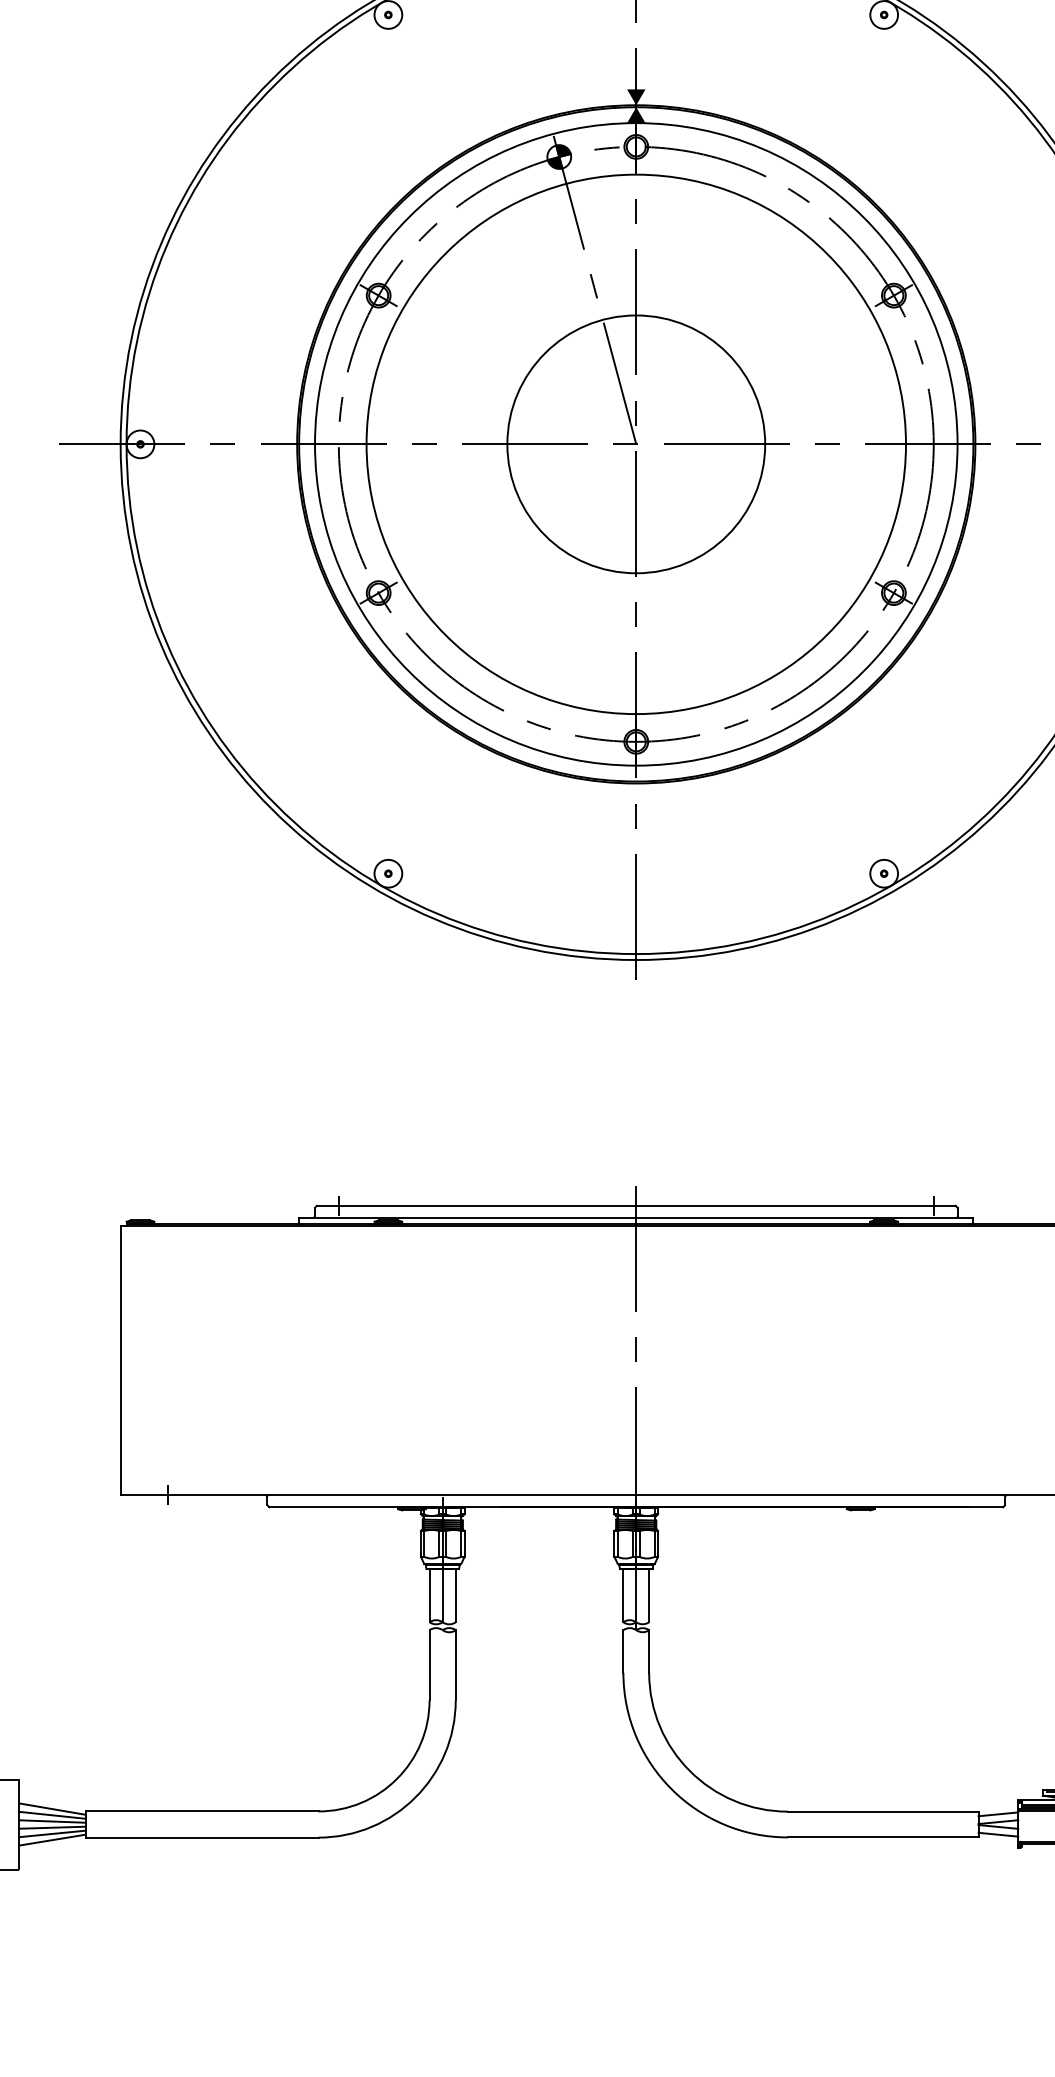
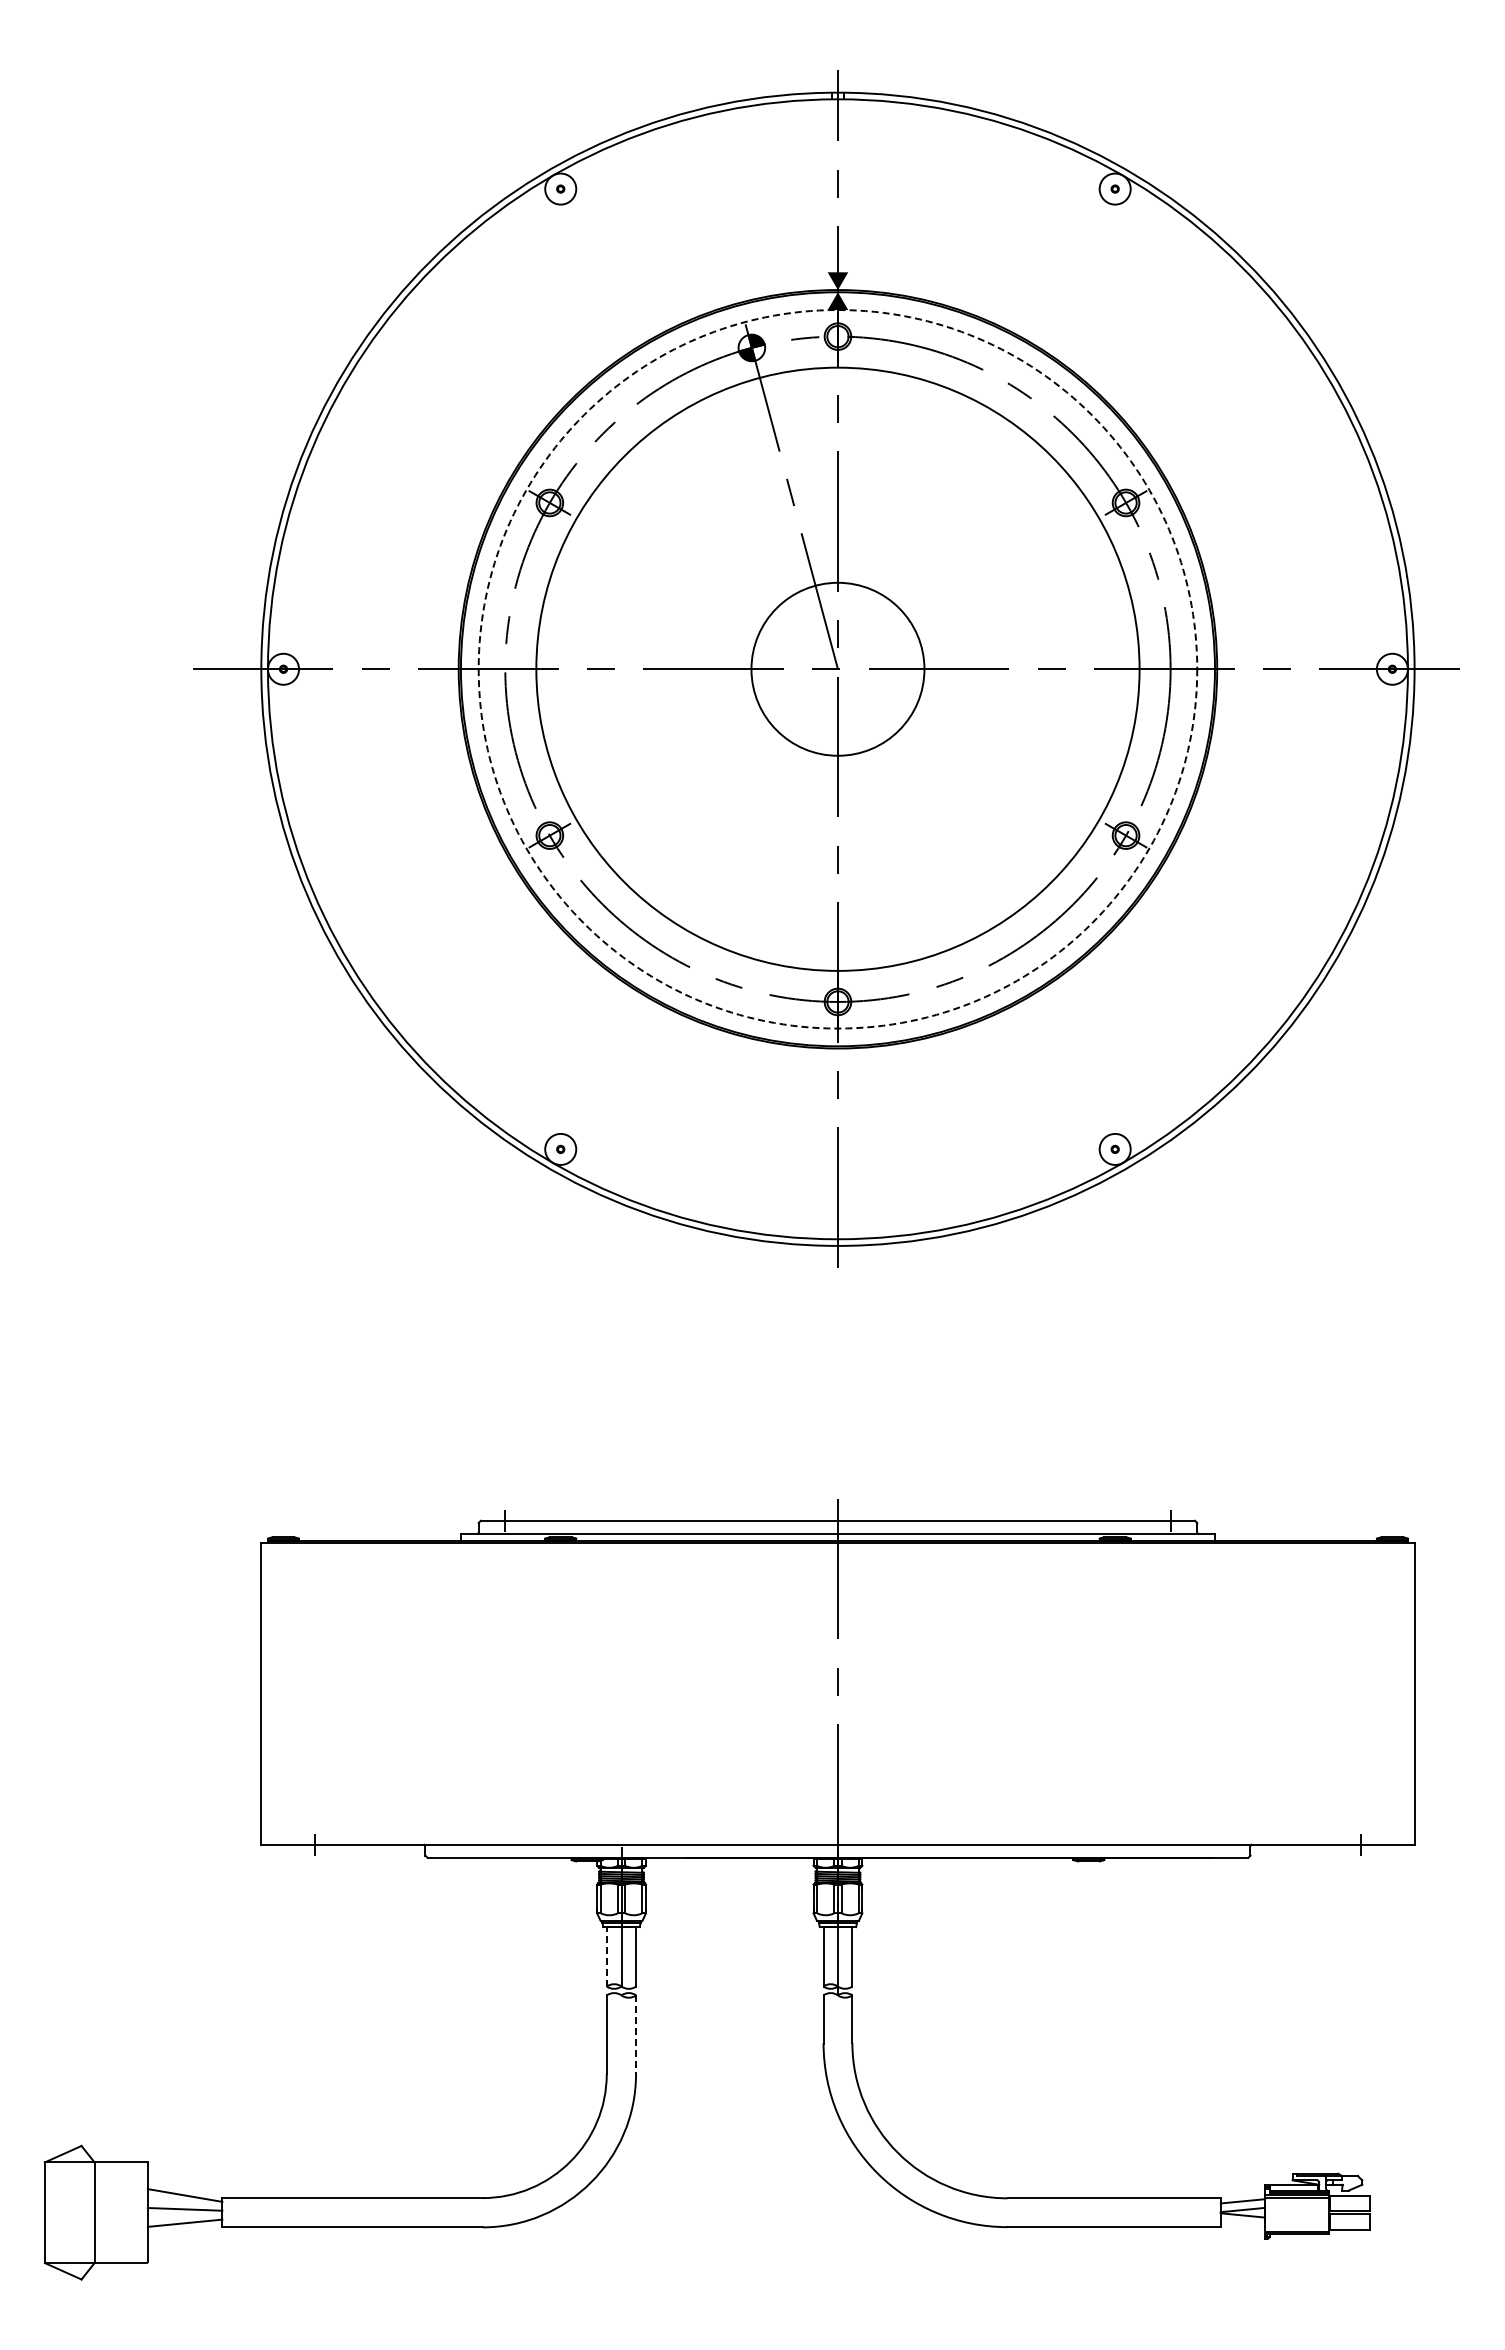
circle: (635, 444) -> (837, 669), size x0.6
circle: (635, 444) -> (837, 669), solid -> dashed
line: (429, 1595) -> (606, 1956), solid -> dashed
line: (456, 1666) -> (636, 2035), solid -> dashed
line: (51, 1815) -> (184, 2202), removed
line: (51, 1827) -> (184, 2216), removed
line: (998, 1835) -> (1242, 2224), removed
line: (51, 1840) -> (184, 2230), removed

